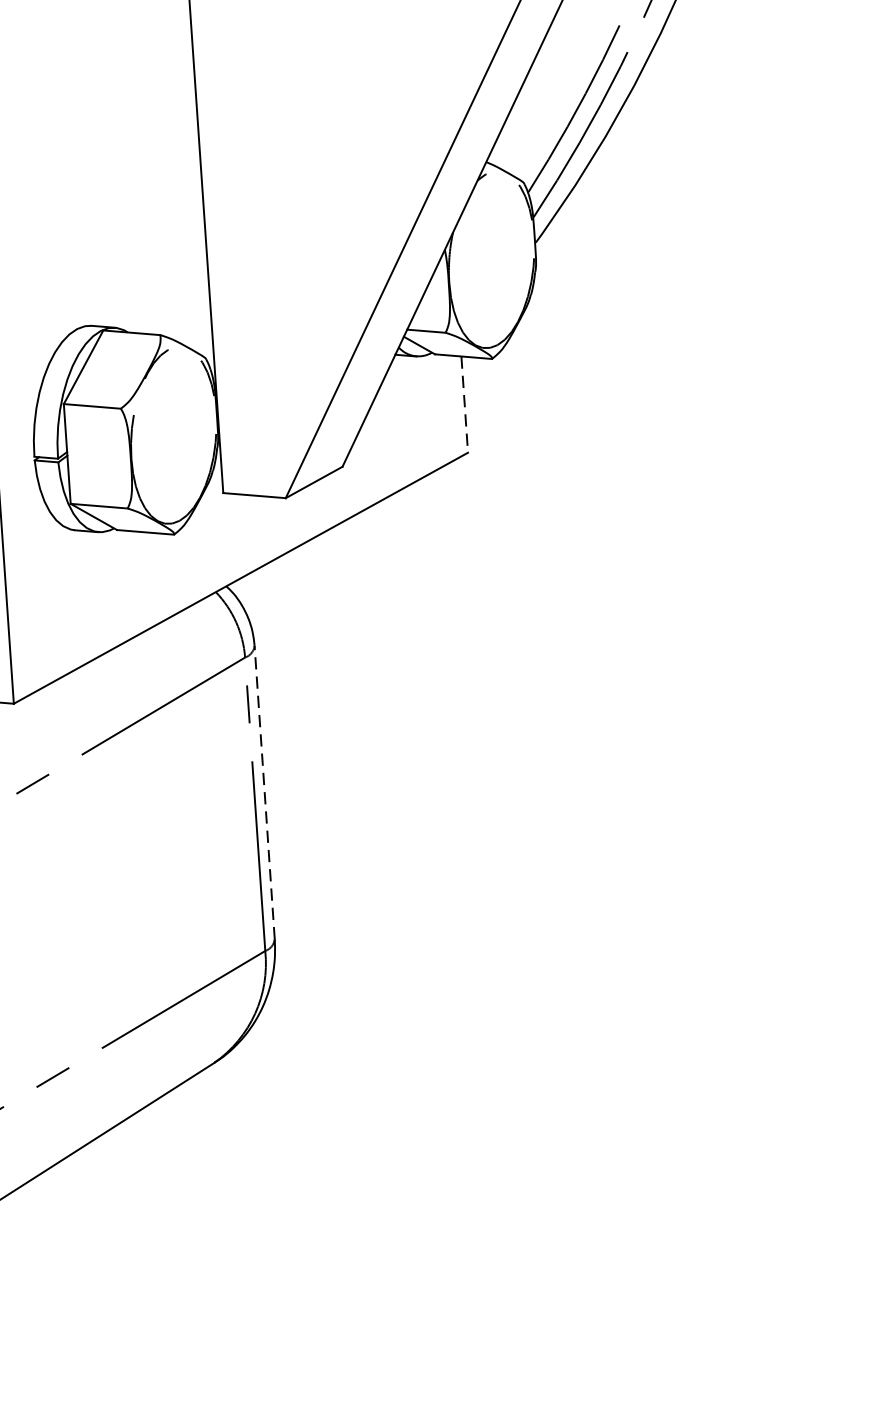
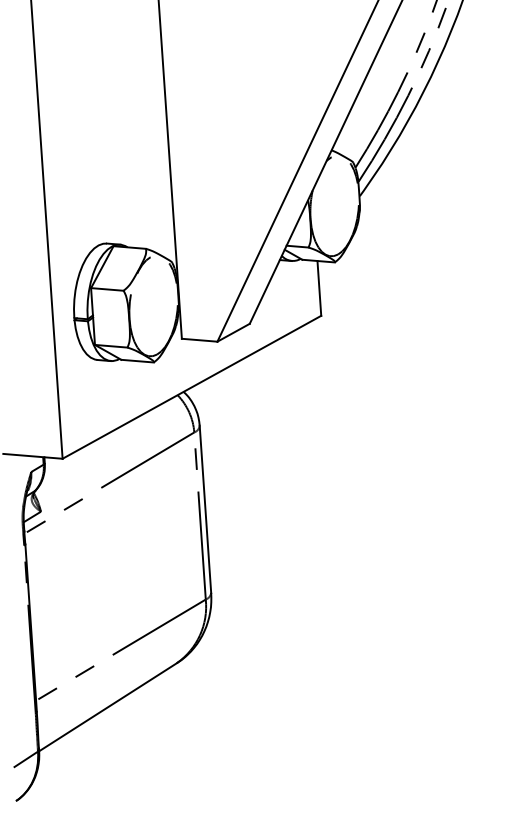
line: (464, 404) -> (319, 288), dashed -> solid
line: (264, 792) -> (205, 509), dashed -> solid

